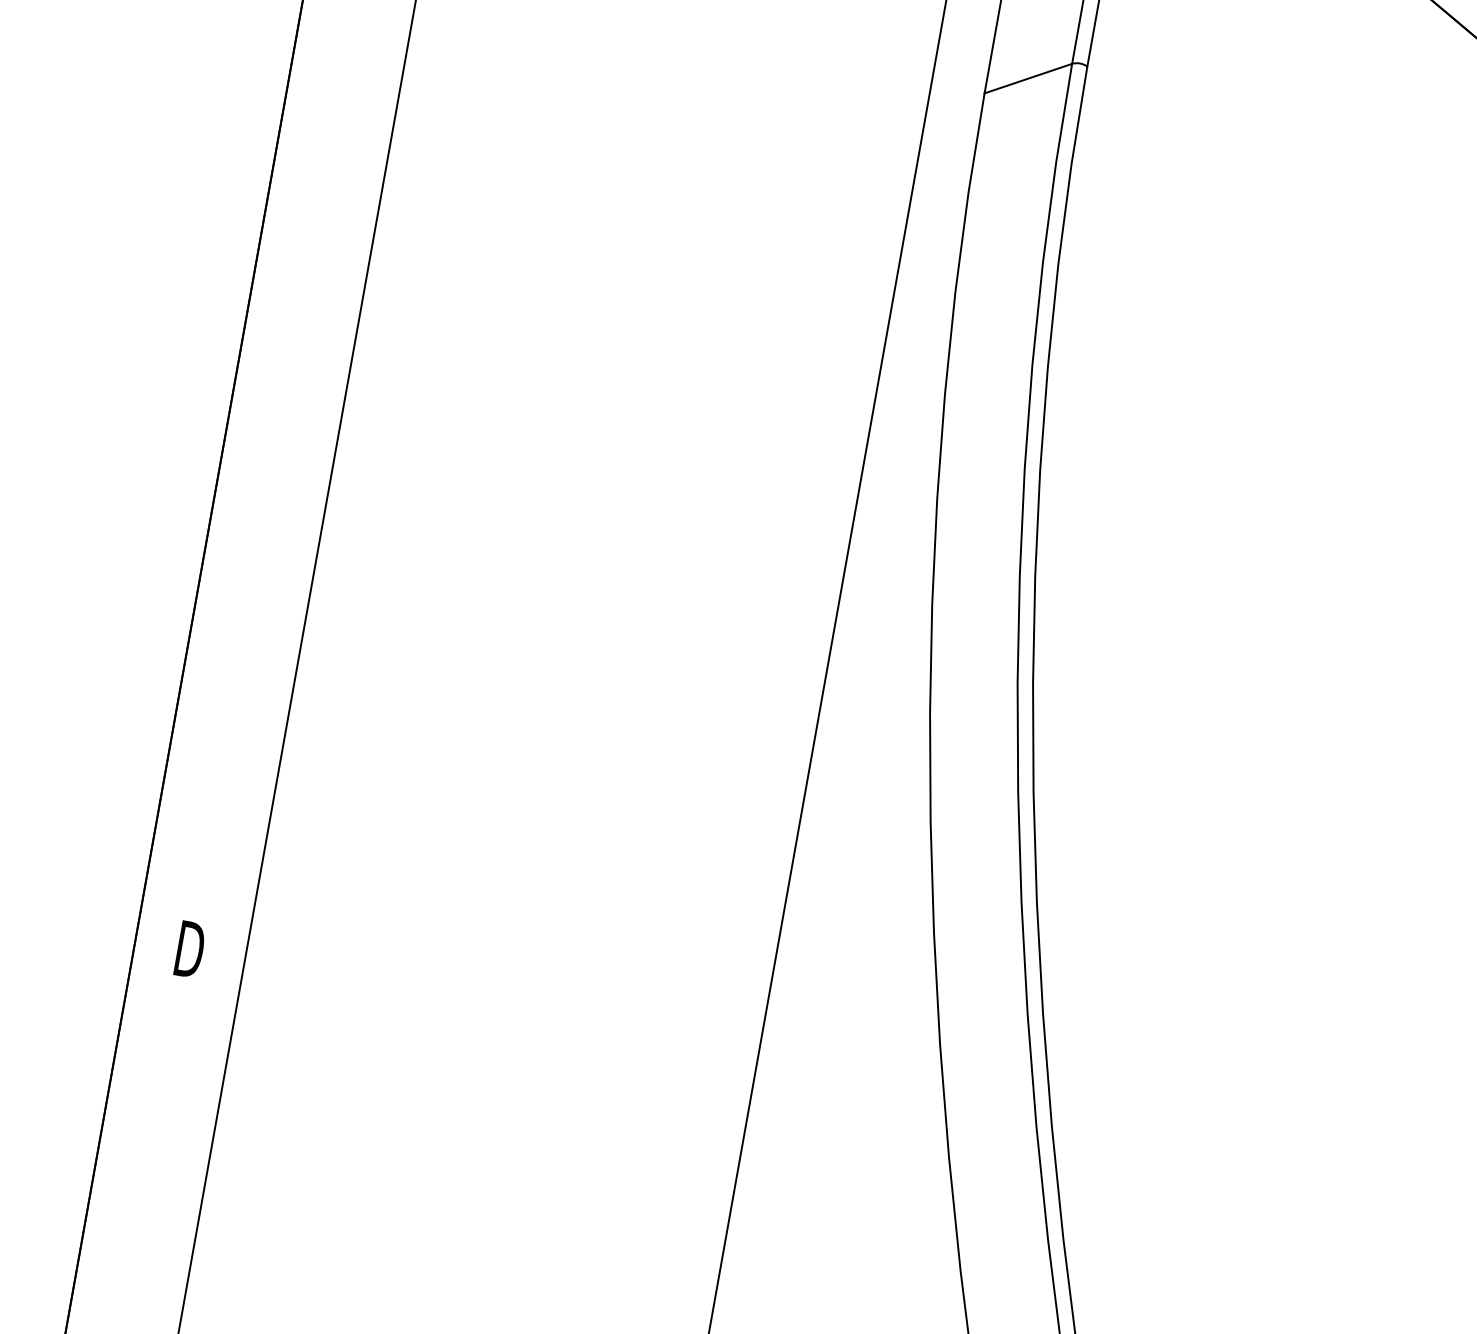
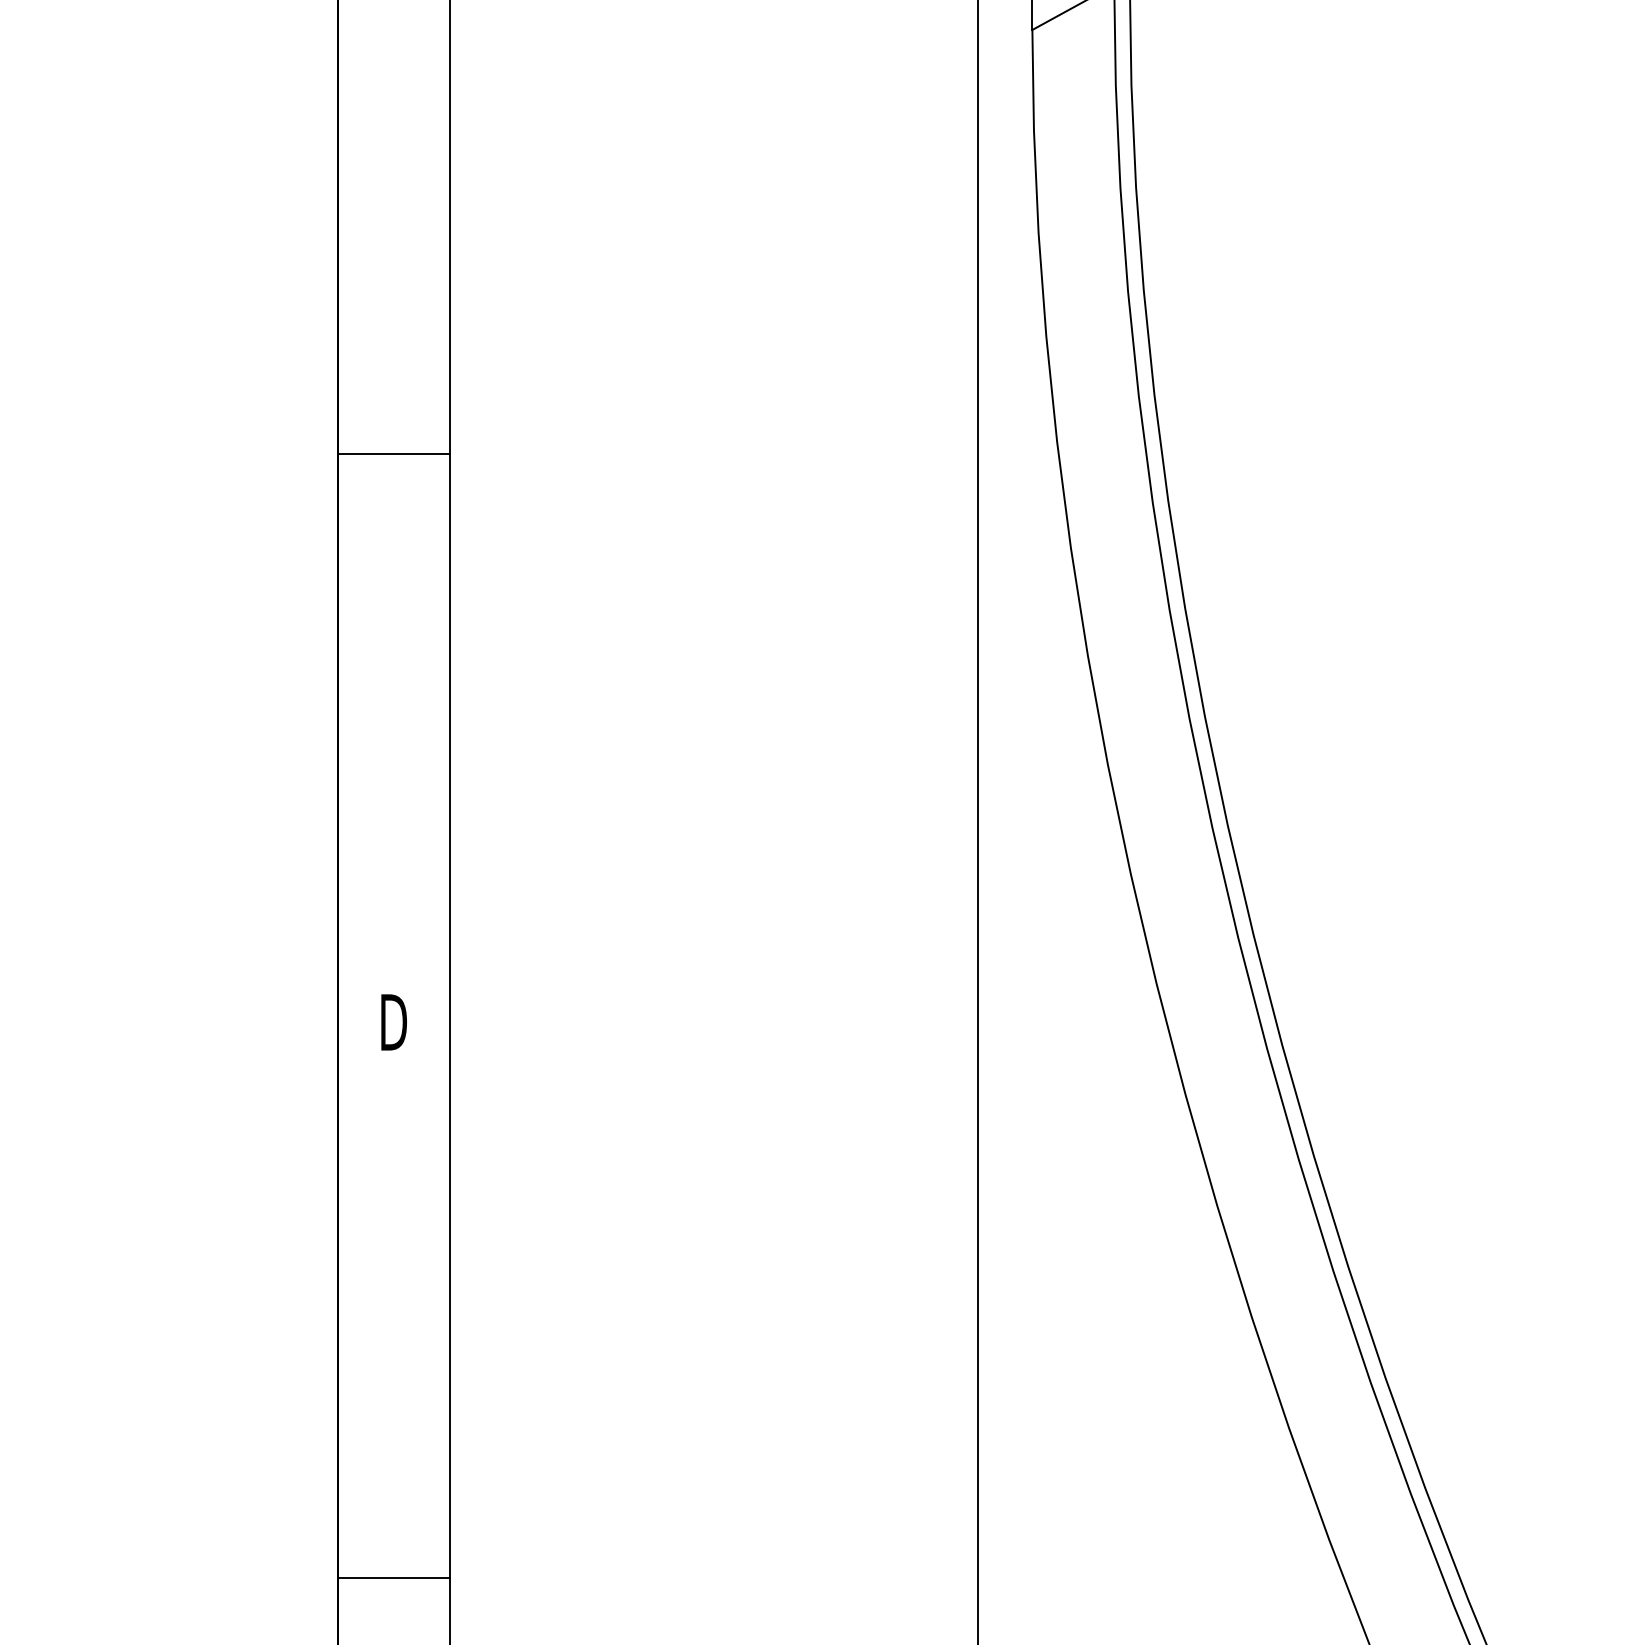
line: (288, 396) -> (393, 454), added

